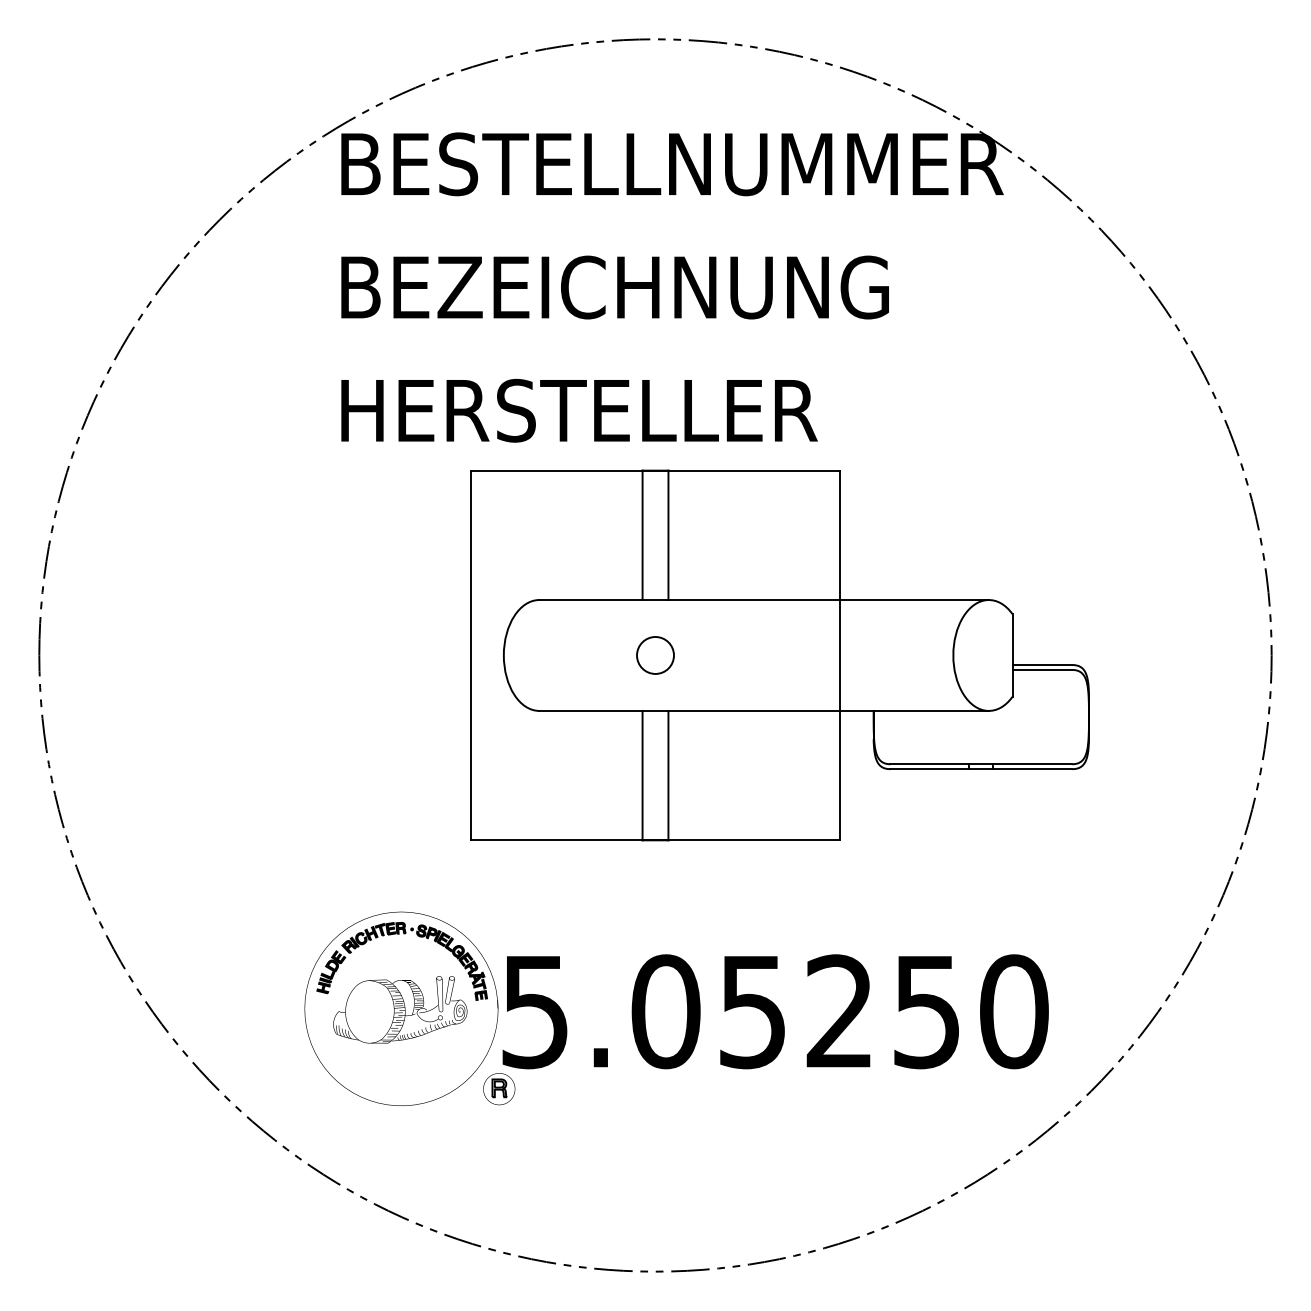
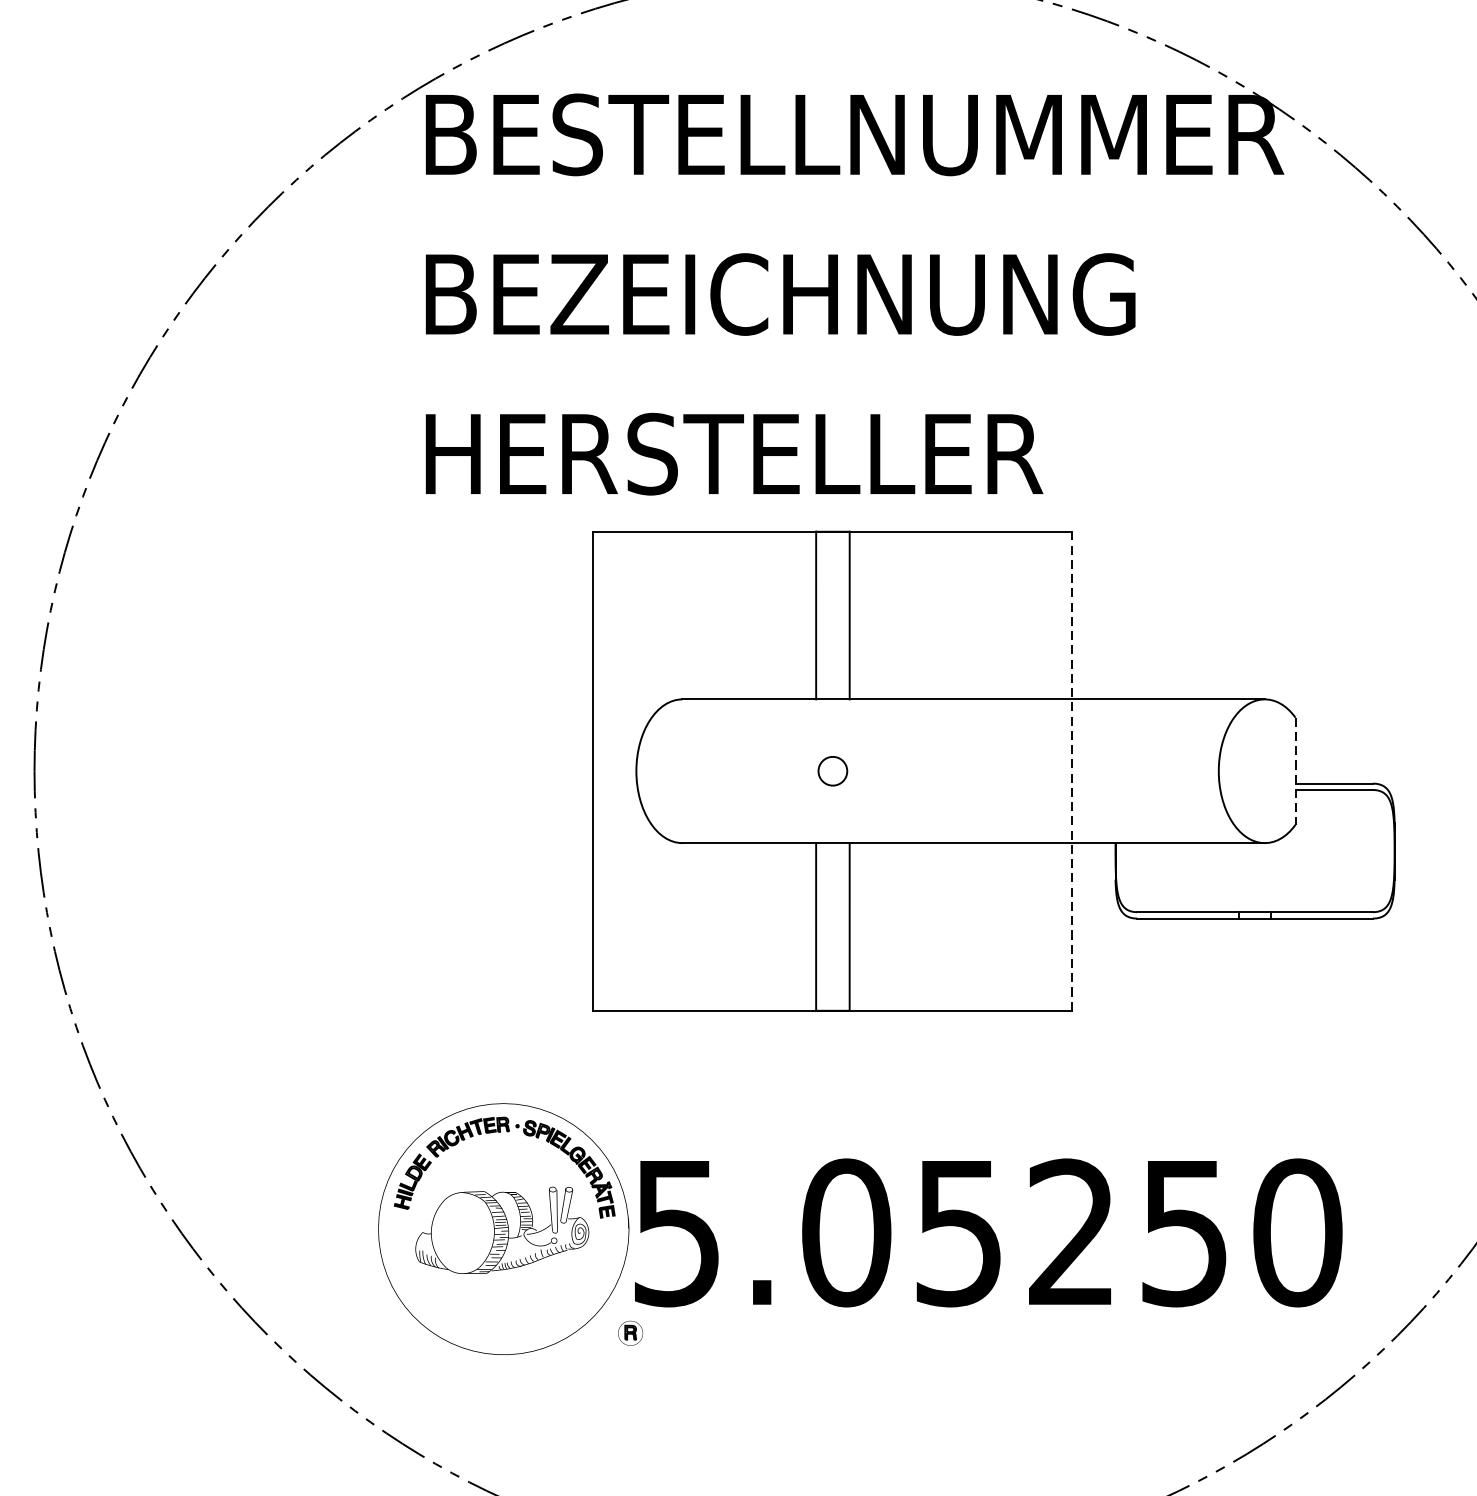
circle: (655, 655) -> (832, 771), size x0.6
line: (840, 655) -> (1072, 771), solid -> dashed
line: (1012, 655) -> (1295, 771), solid -> dashed
part: (499, 1089) -> (630, 1333), size x0.6

